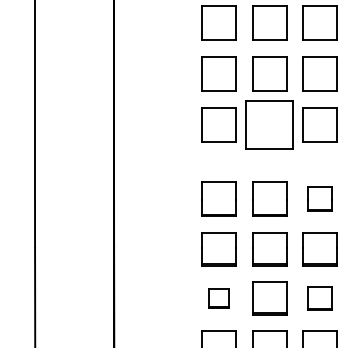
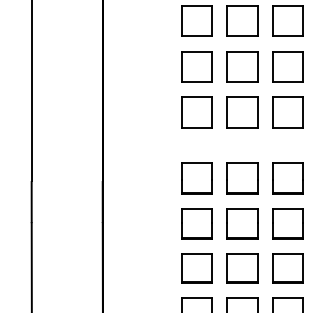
part: (269, 124) -> (242, 112), size x0.71
part: (319, 198) -> (287, 178), size x1.43
part: (218, 298) -> (196, 268), size x1.67
part: (319, 298) -> (287, 268), size x1.43

